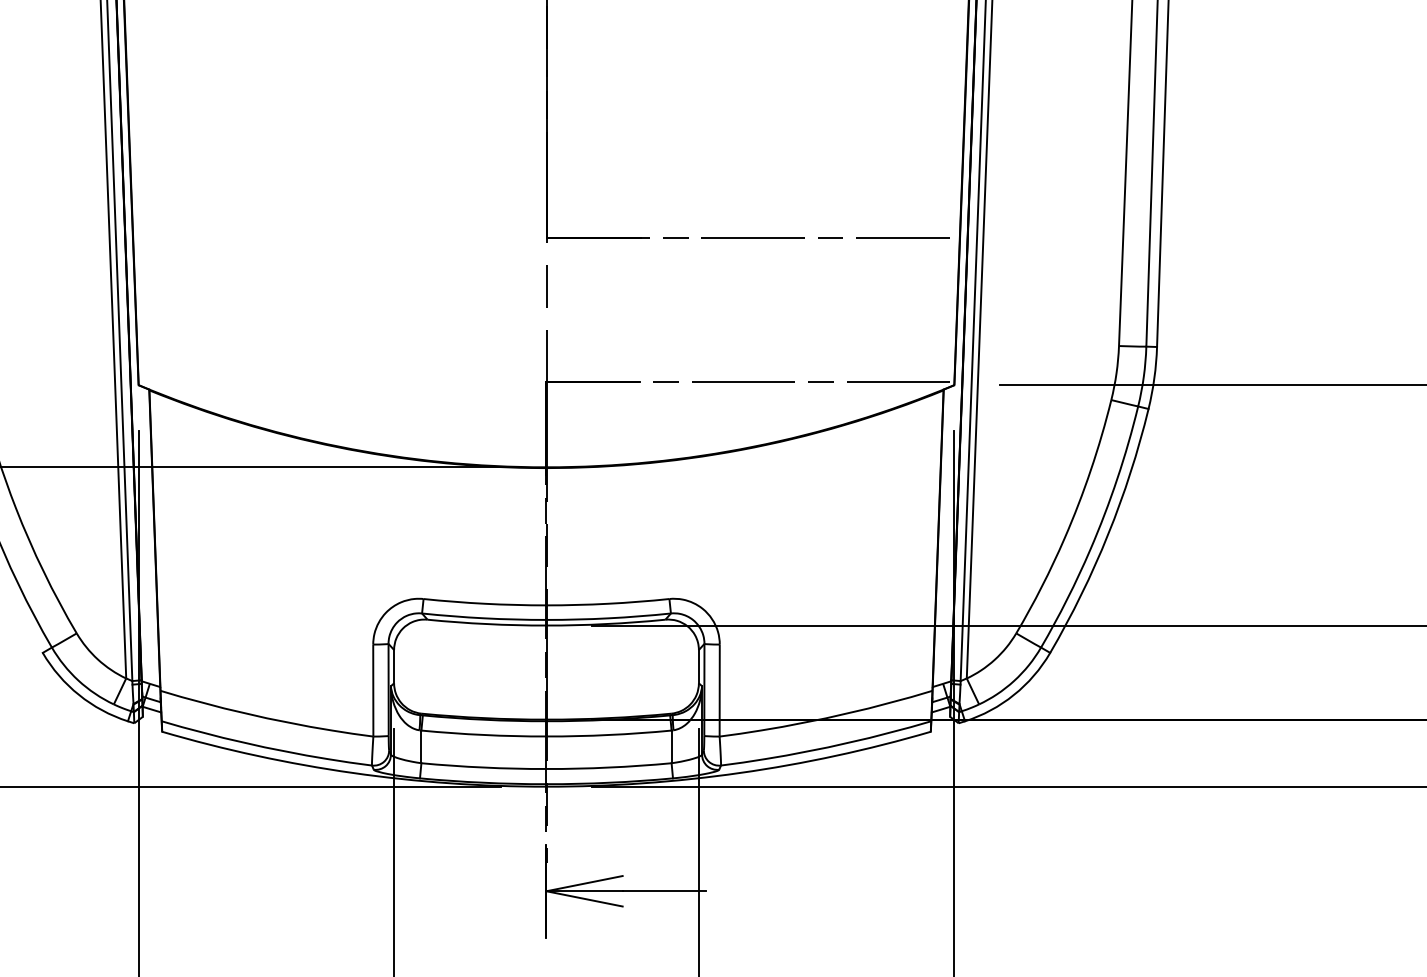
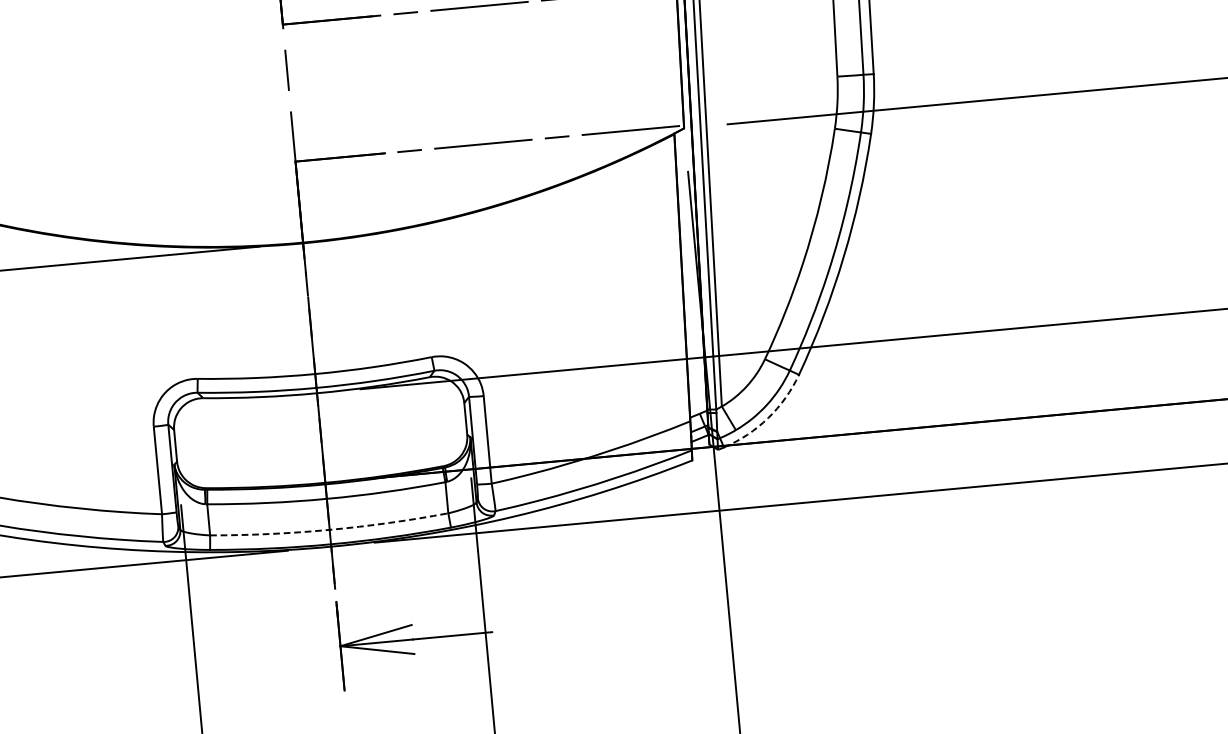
arc: (1013, 694) -> (767, 417), solid -> dashed
arc: (546, 769) -> (329, 530), solid -> dashed

